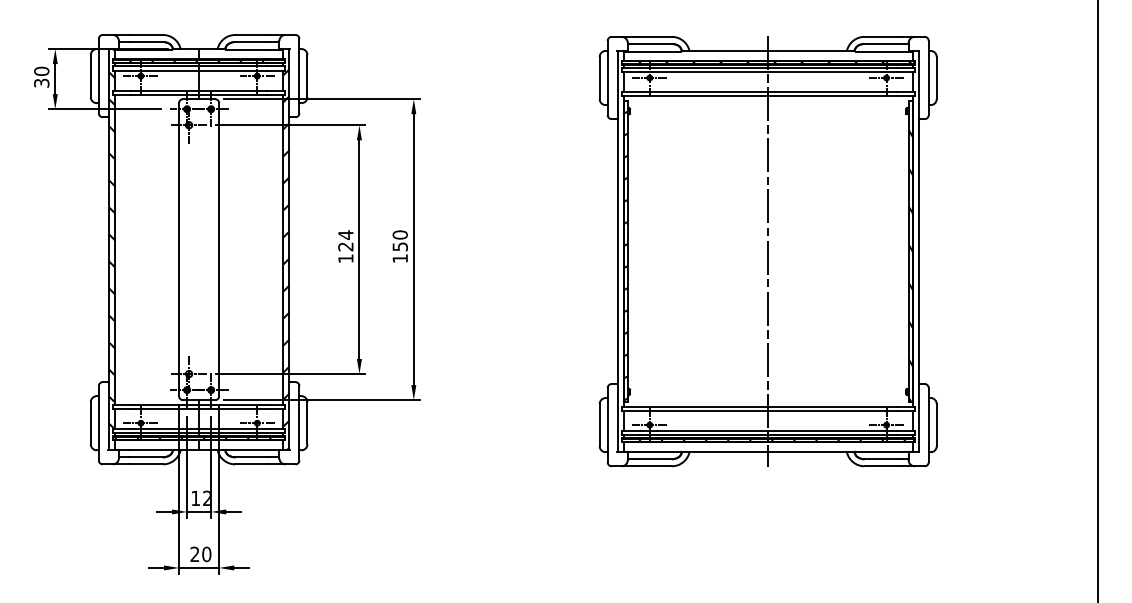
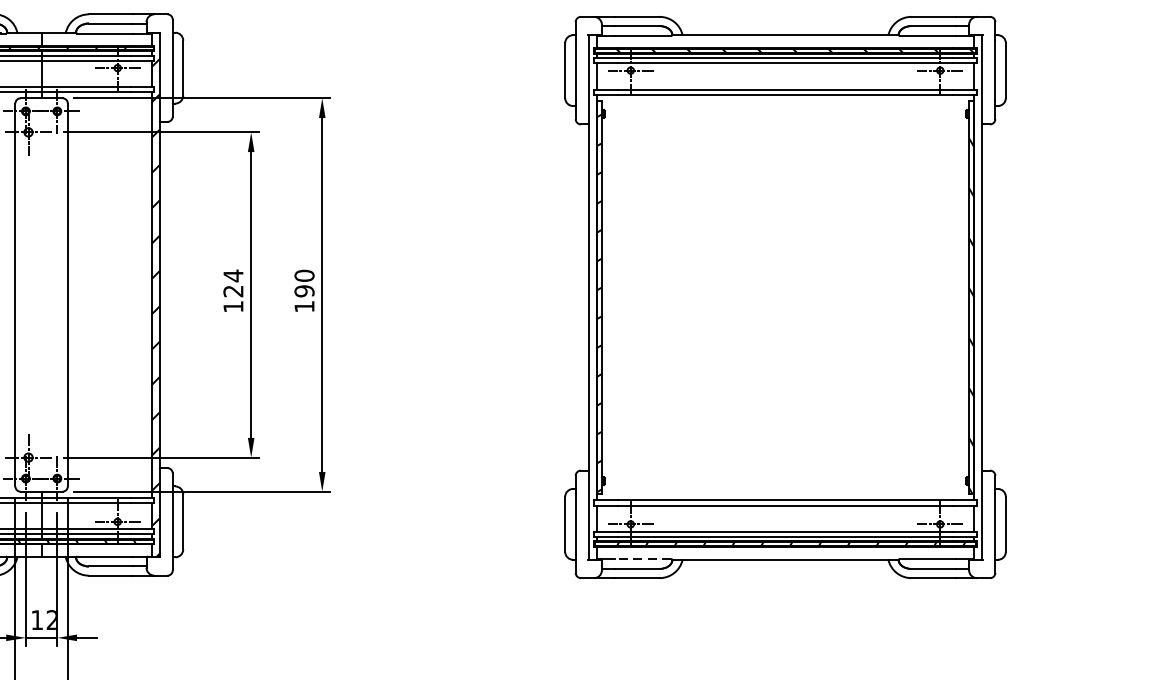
text: (399, 246) -> (303, 290), 150 -> 190
line: (768, 251) -> (785, 297), removed
line: (658, 451) -> (642, 558), solid -> dashed

